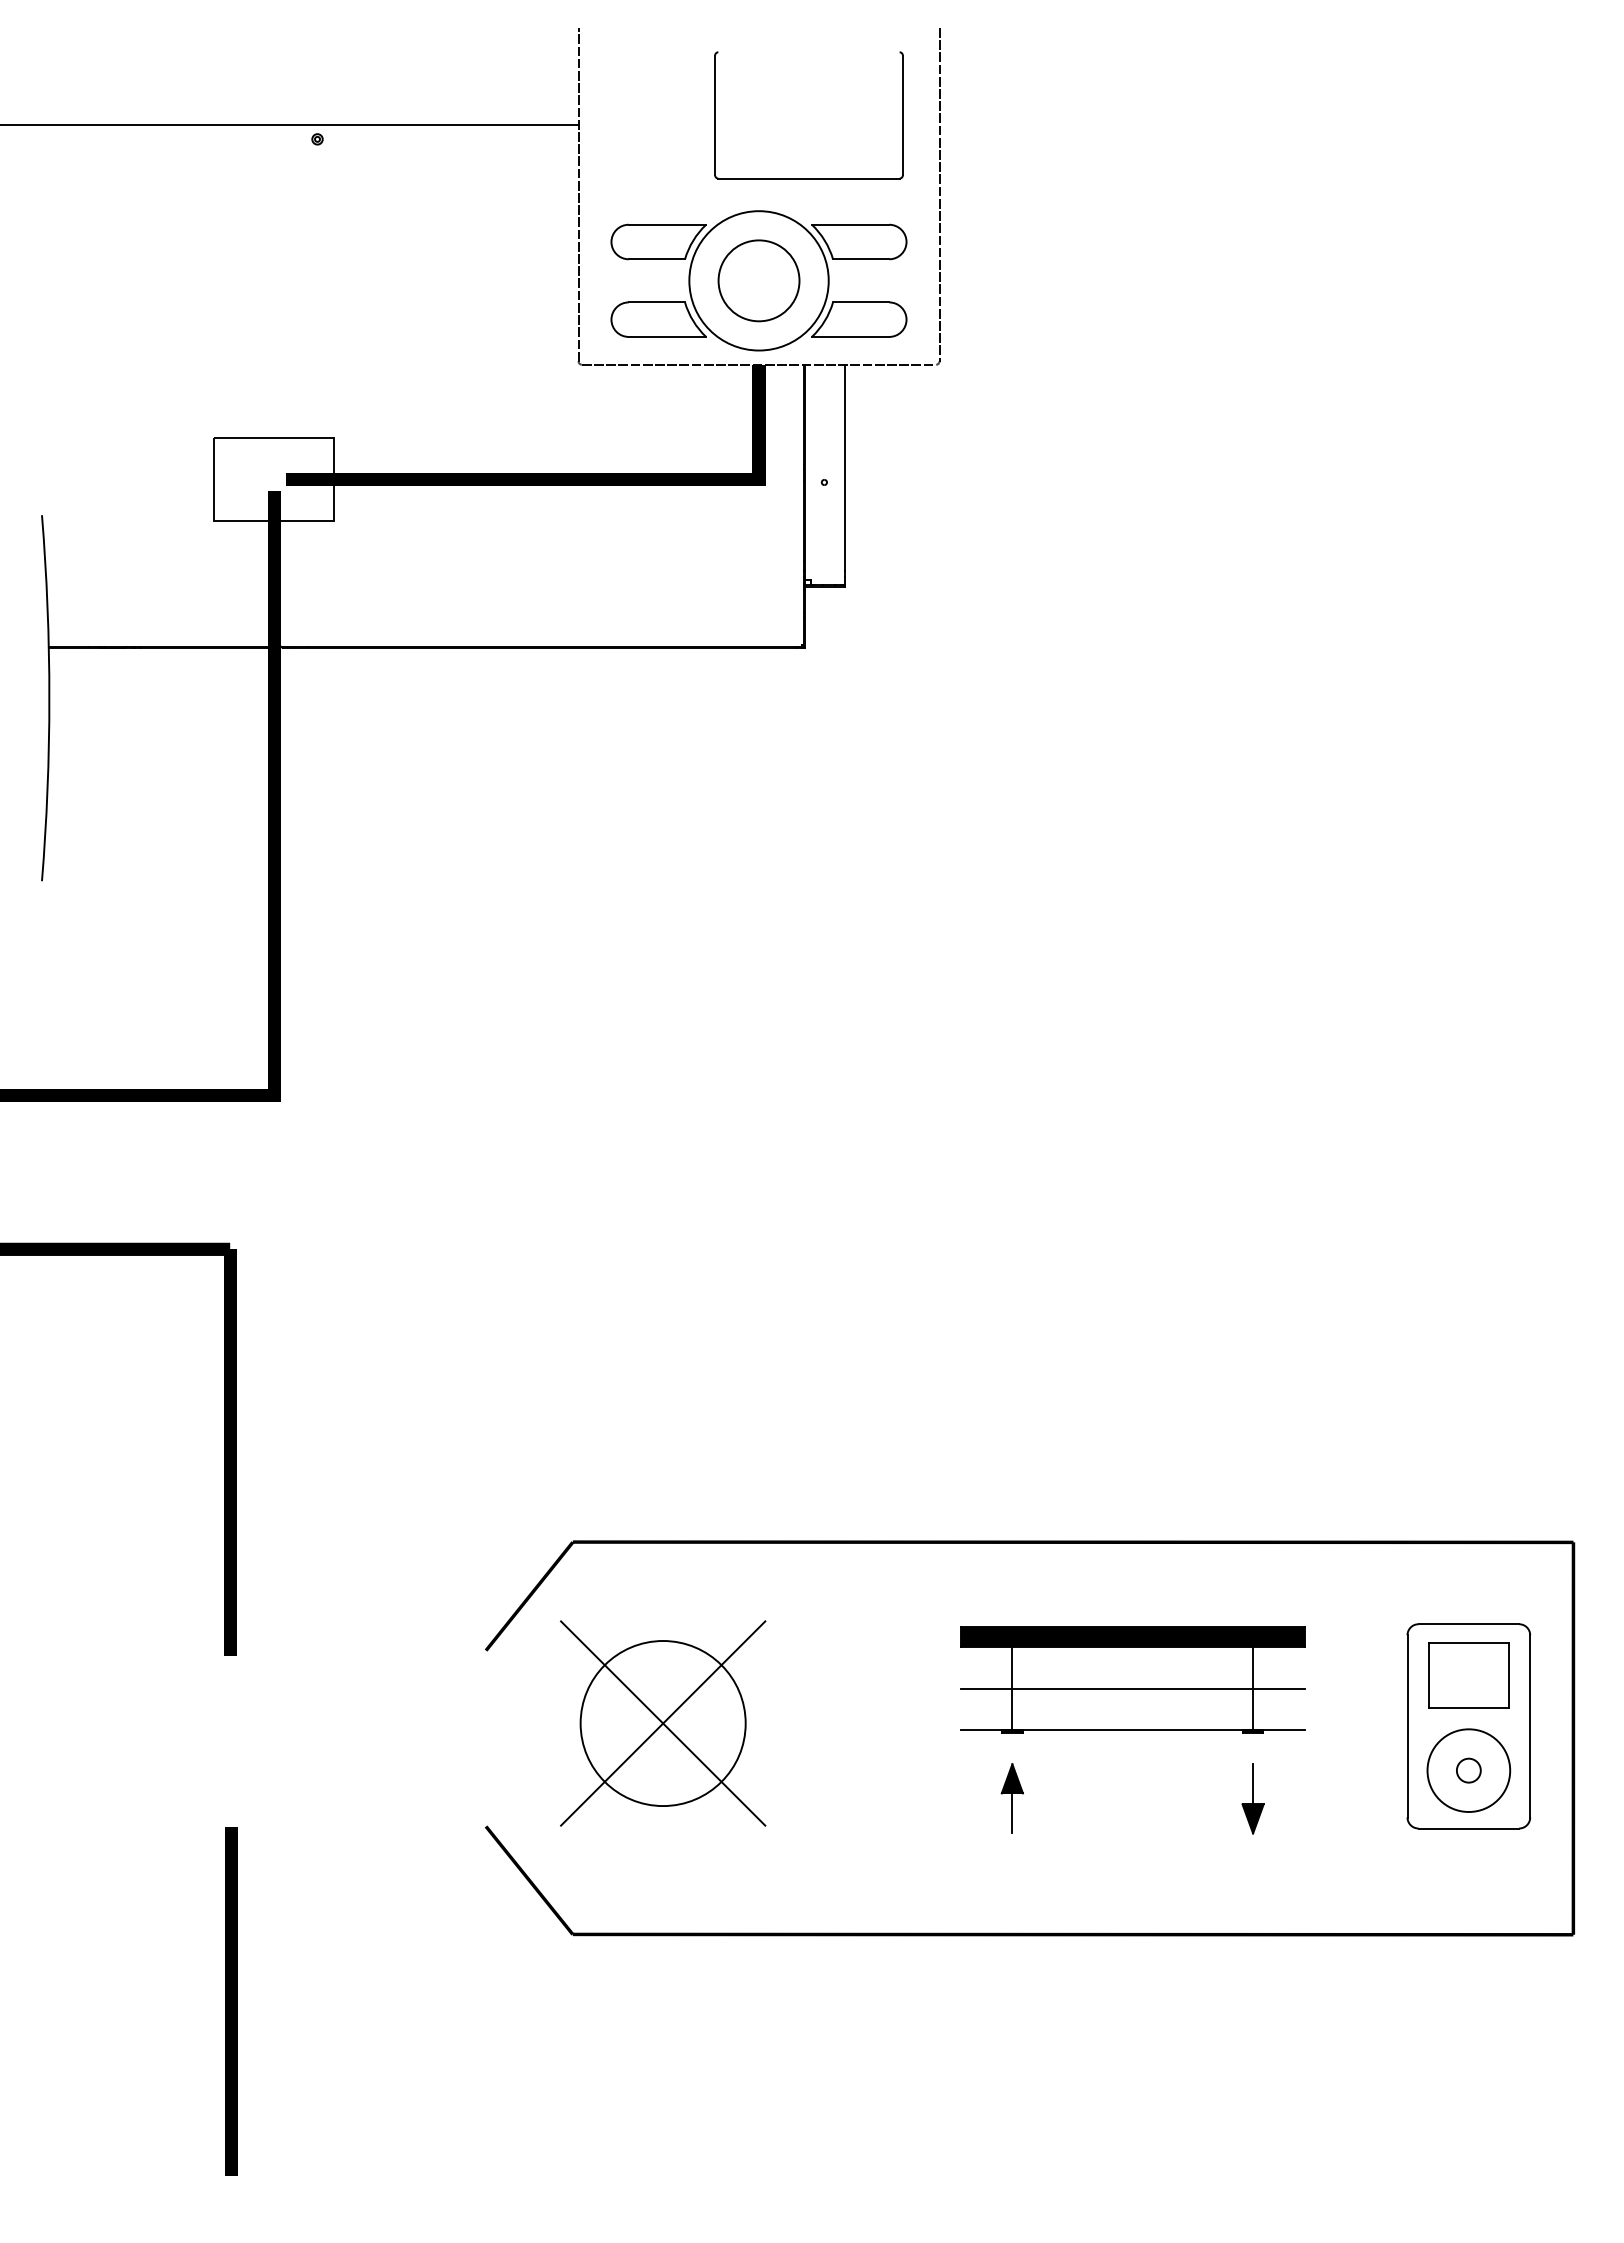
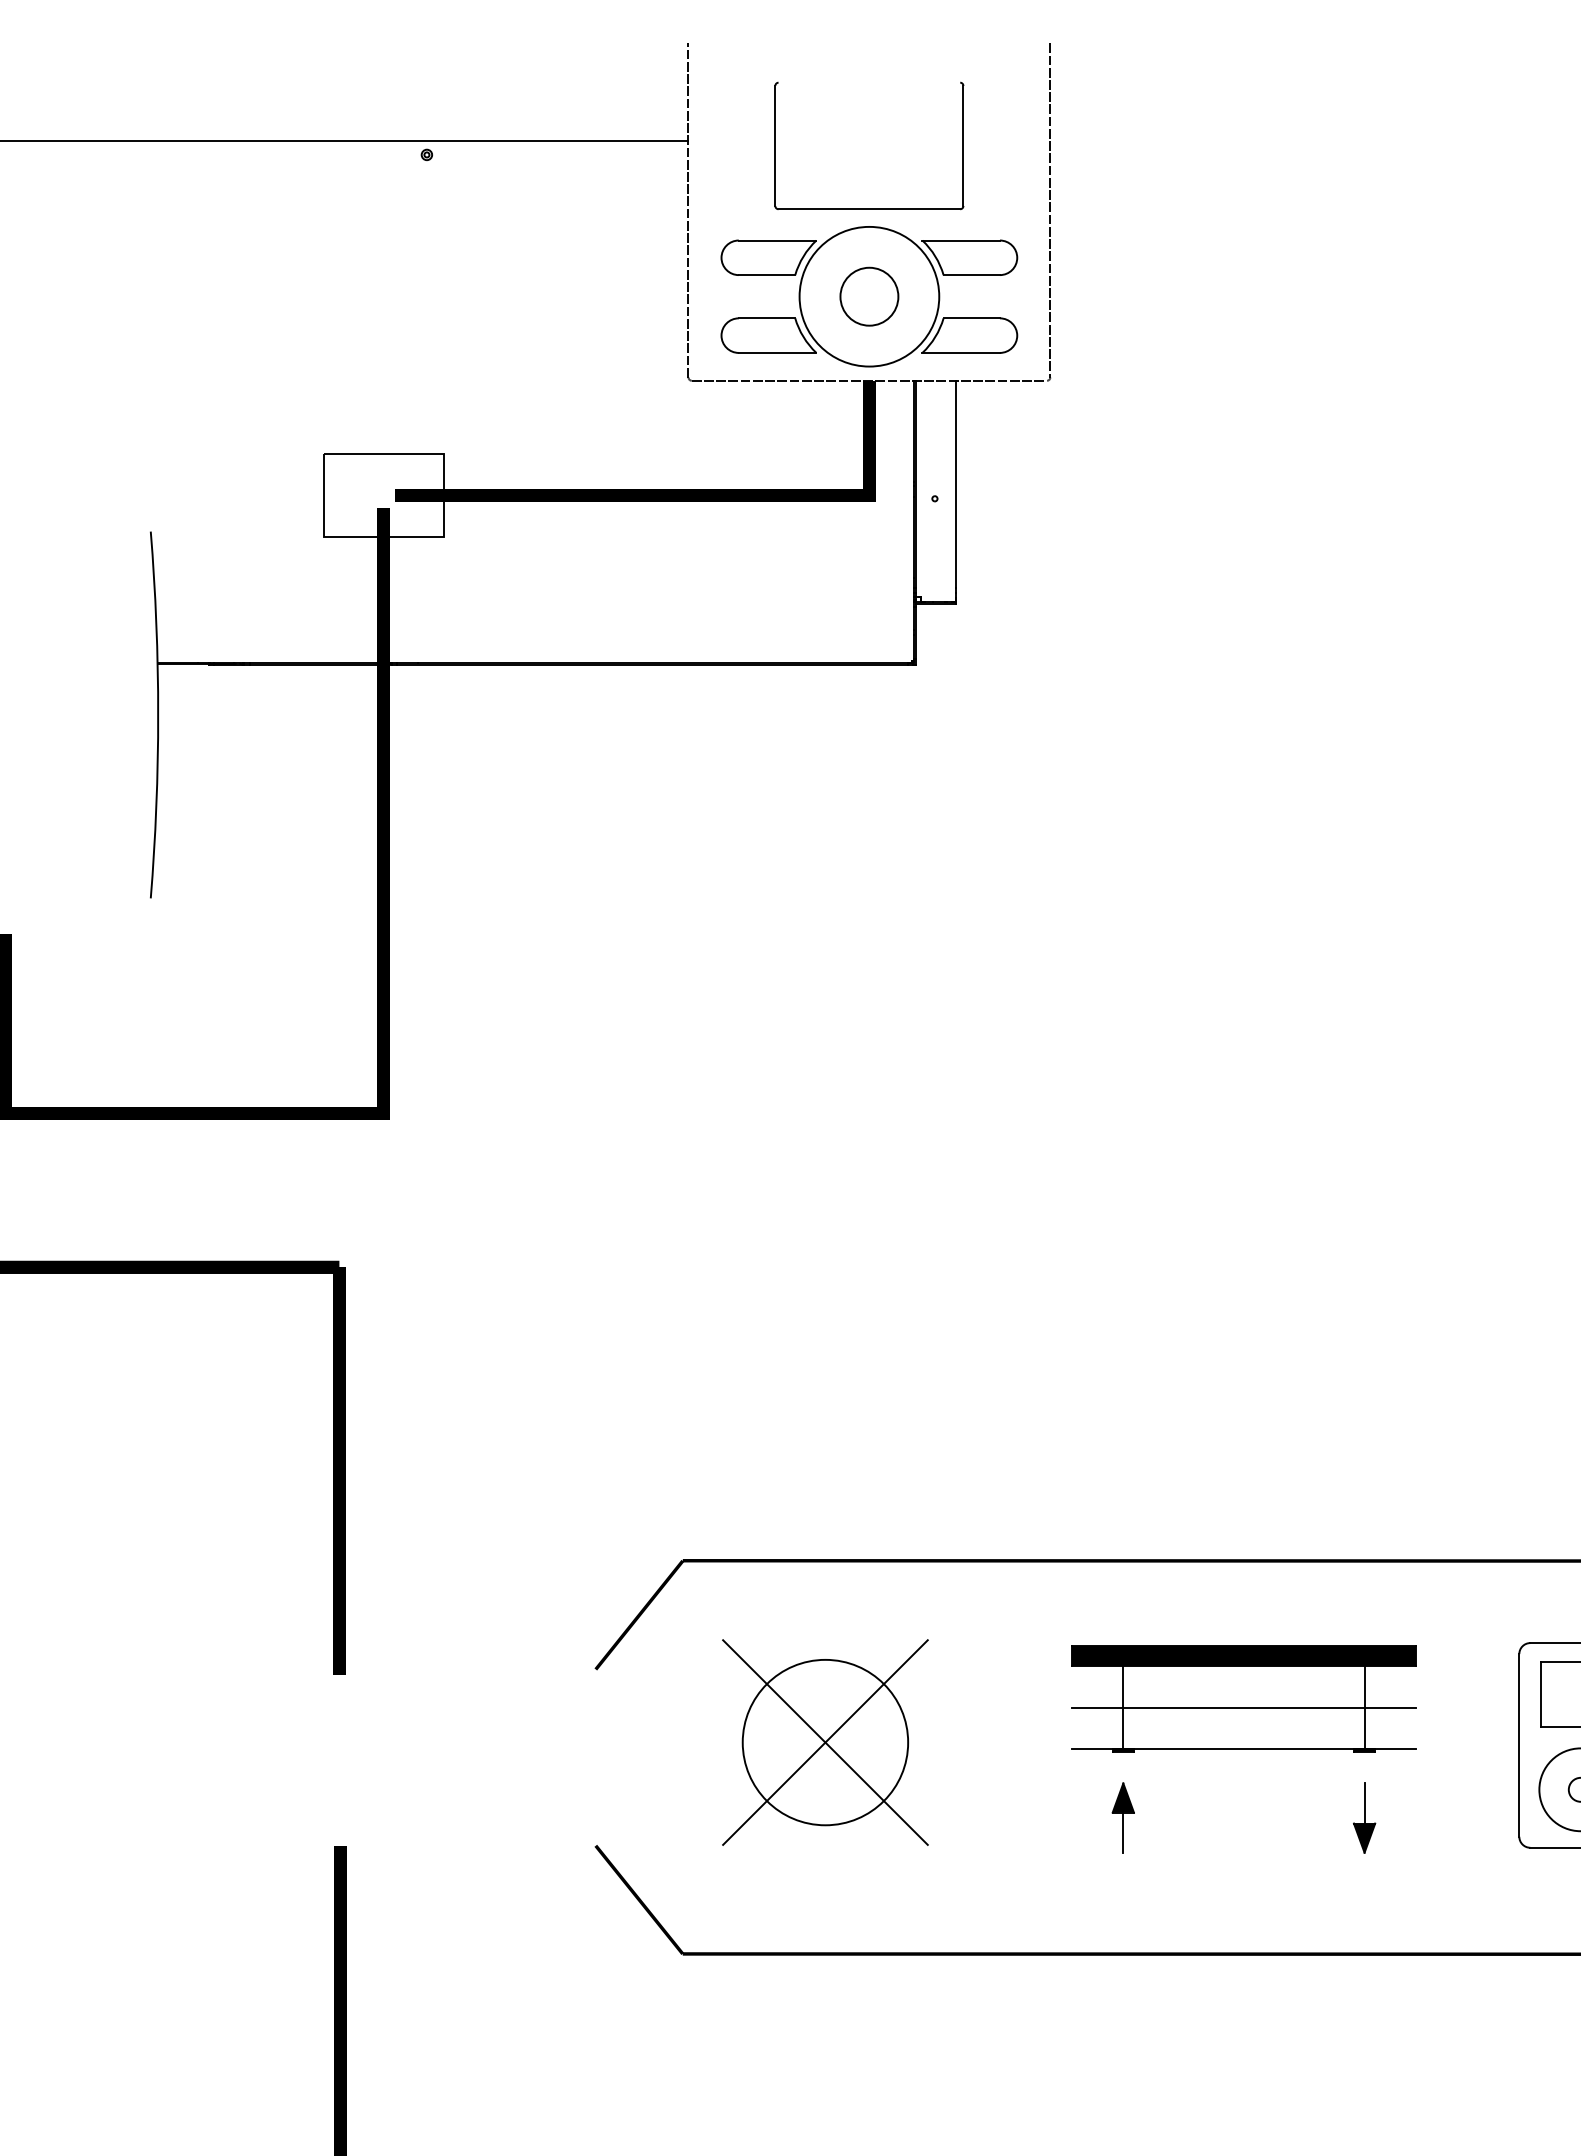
part: (808, 178) -> (868, 209), moved
circle: (758, 280) -> (868, 296), size x0.71
part: (663, 1723) -> (825, 1742), moved

